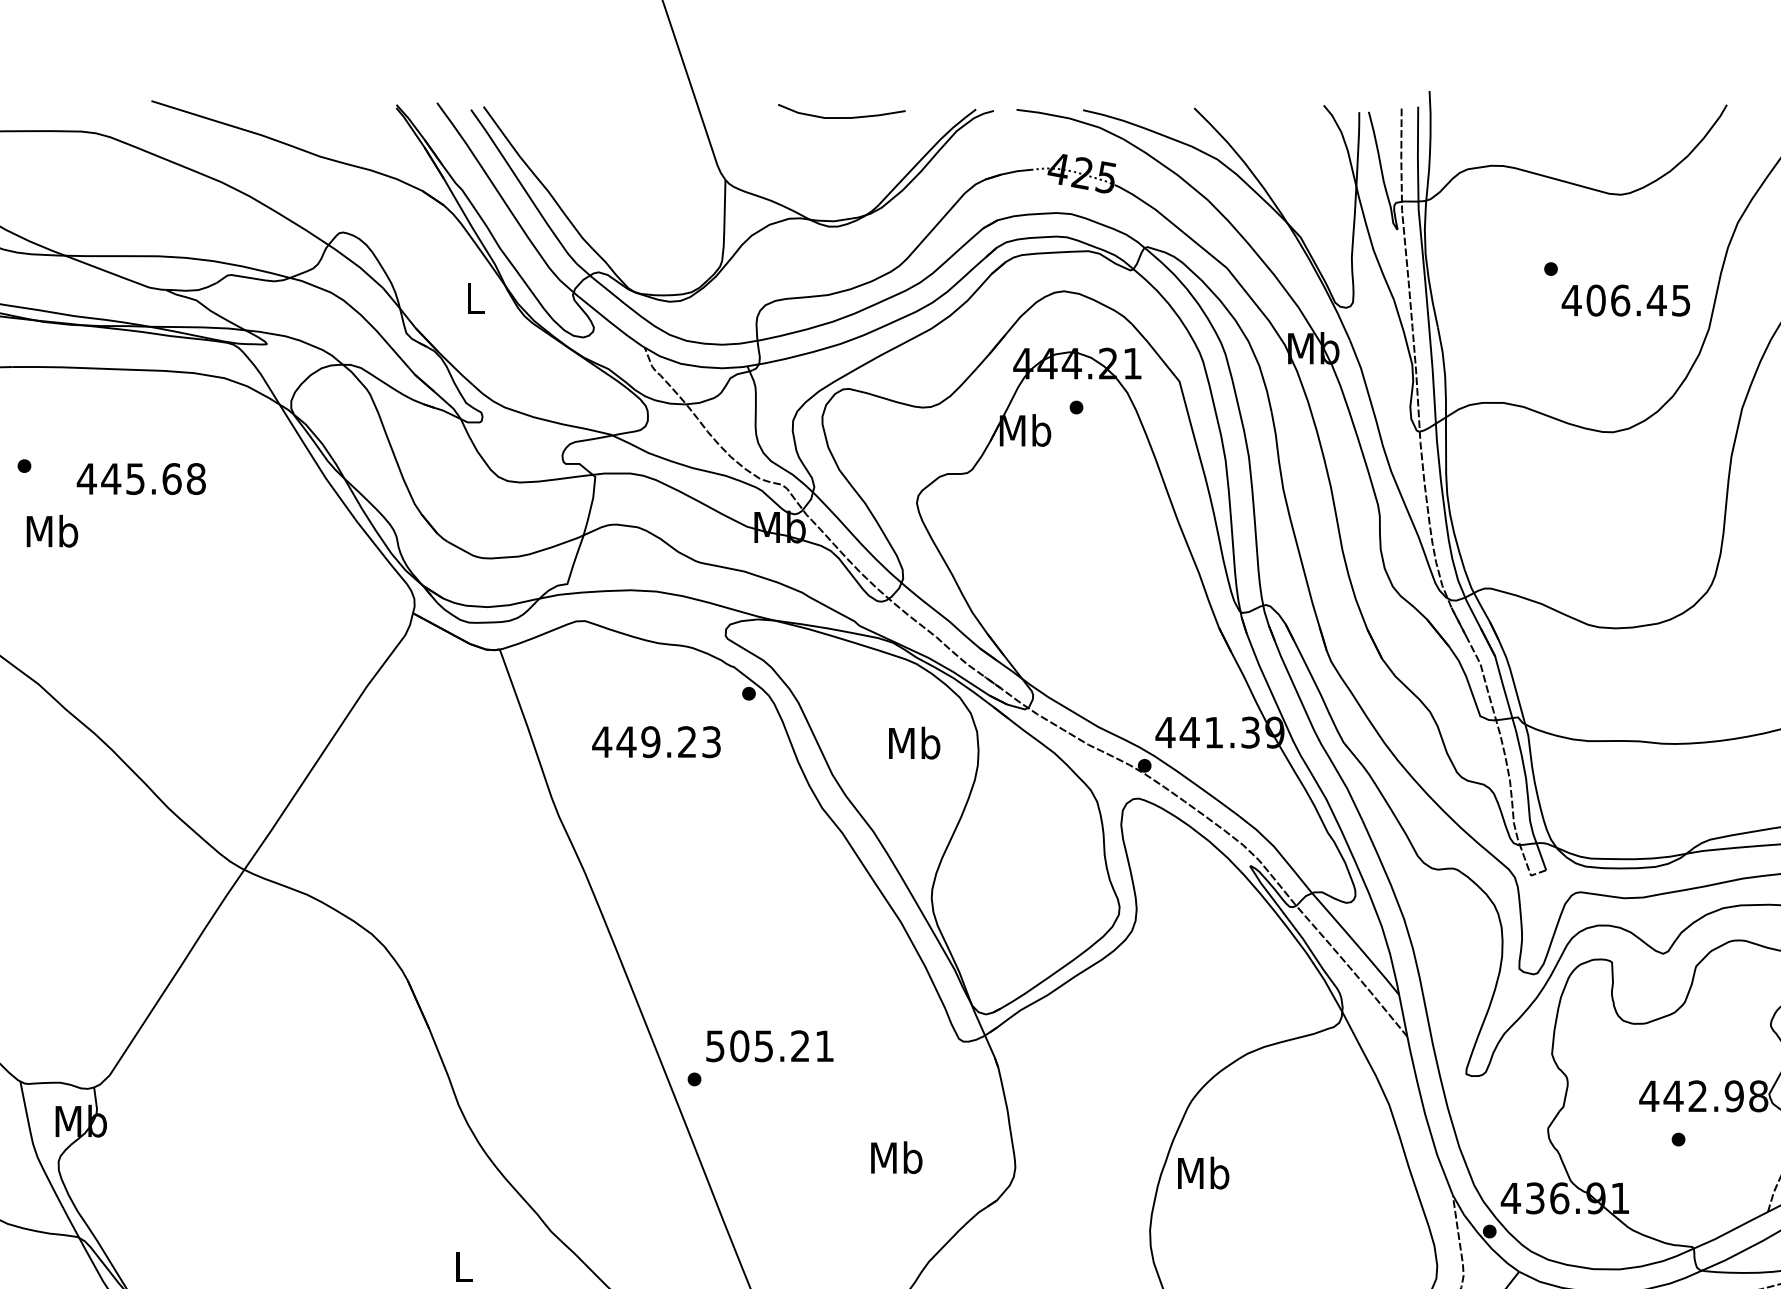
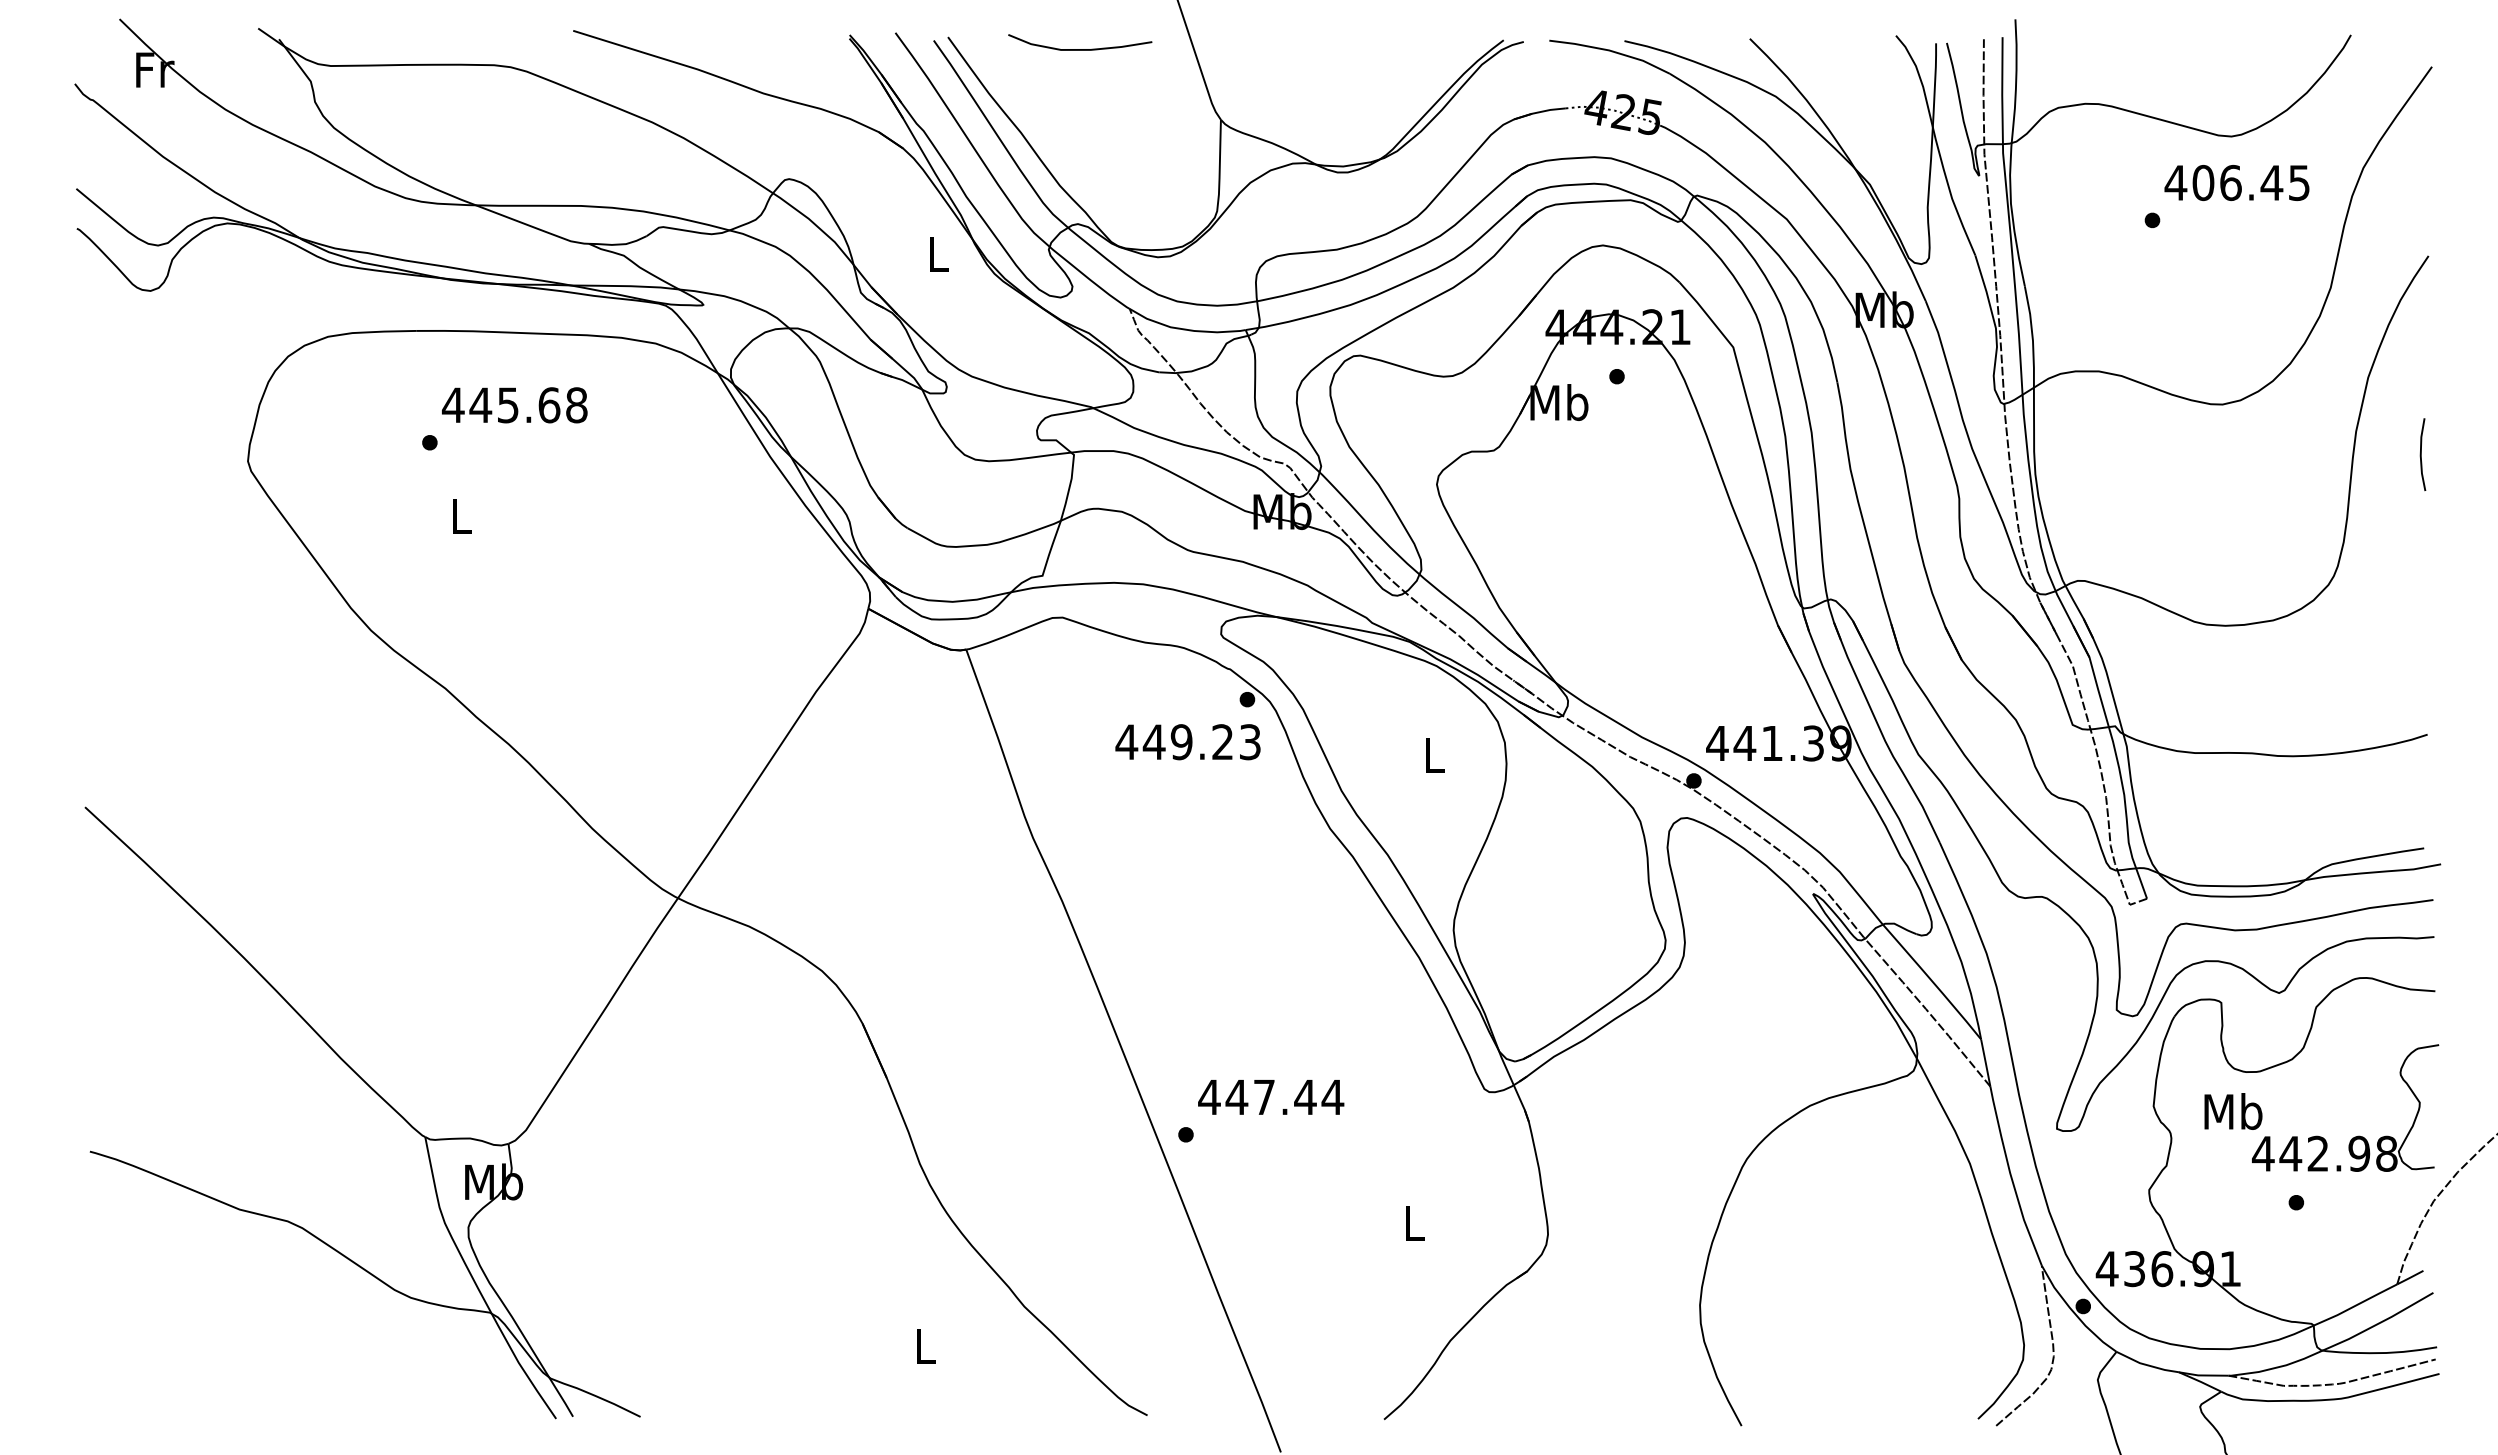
curve: (842, 117) -> (1080, 49), moved
text: (1625, 300) -> (2236, 182), moved
text: (141, 479) -> (514, 405), moved
text: (52, 530) -> (461, 515), Mb -> L
text: (655, 742) -> (1187, 742), moved
text: (914, 742) -> (1434, 754), Mb -> L
text: (770, 1046) -> (1271, 1097), 505.21 -> 447.44
text: (897, 1157) -> (1414, 1222), Mb -> L
text: (1203, 1173) -> (2233, 1111), moved

